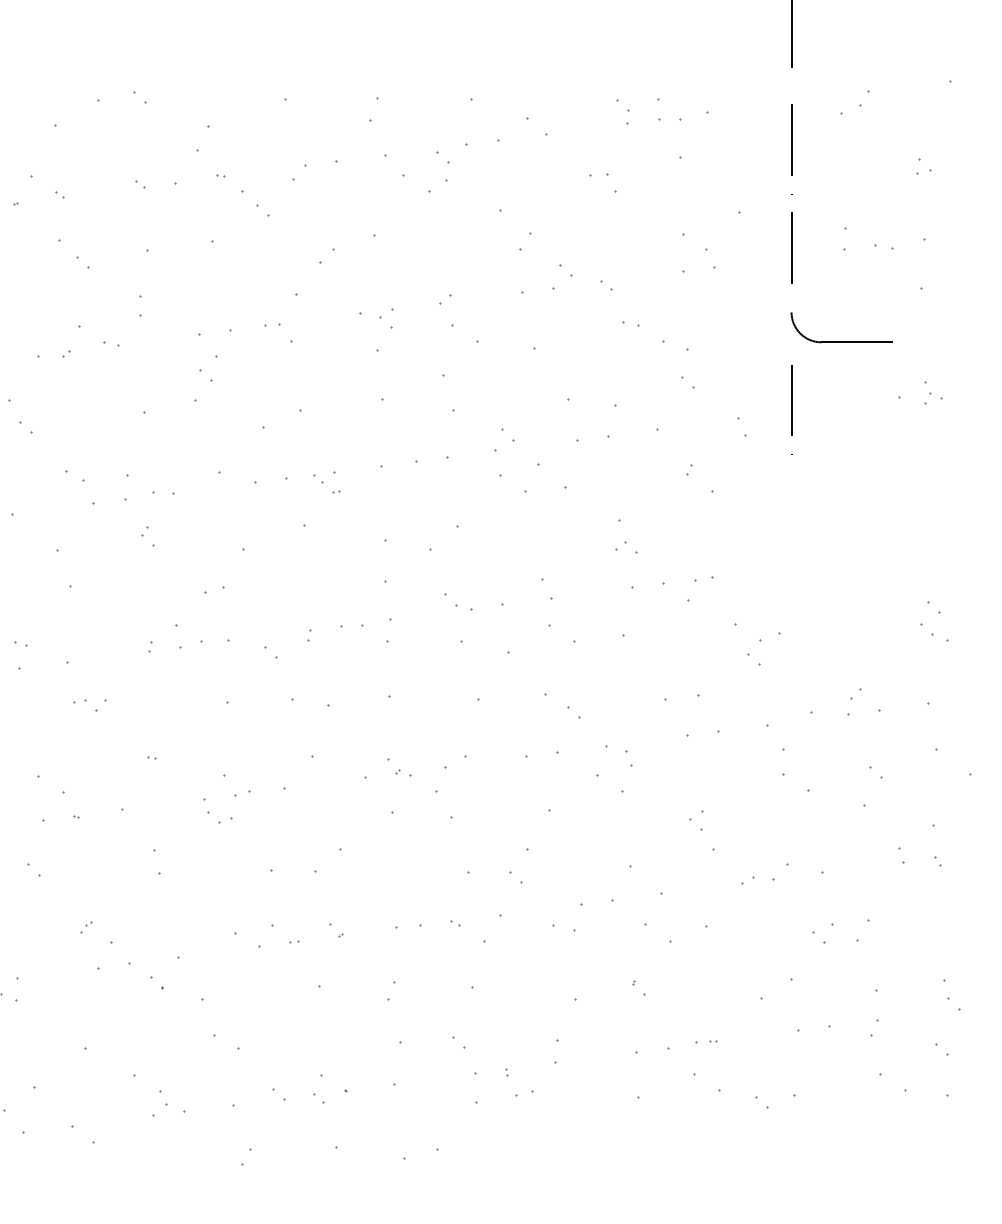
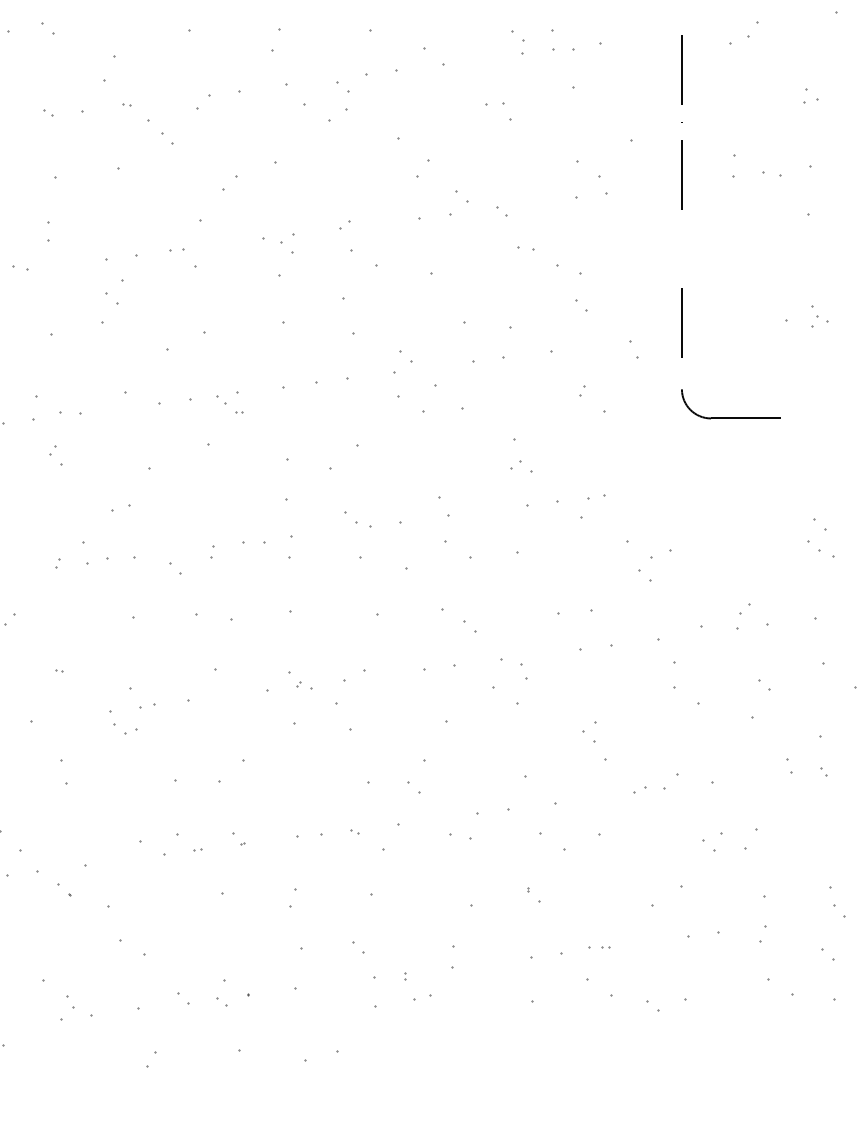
part: (841, 341) -> (730, 417), moved

